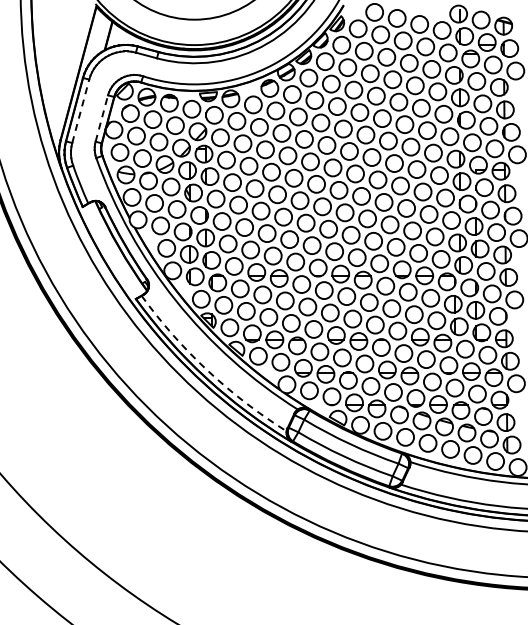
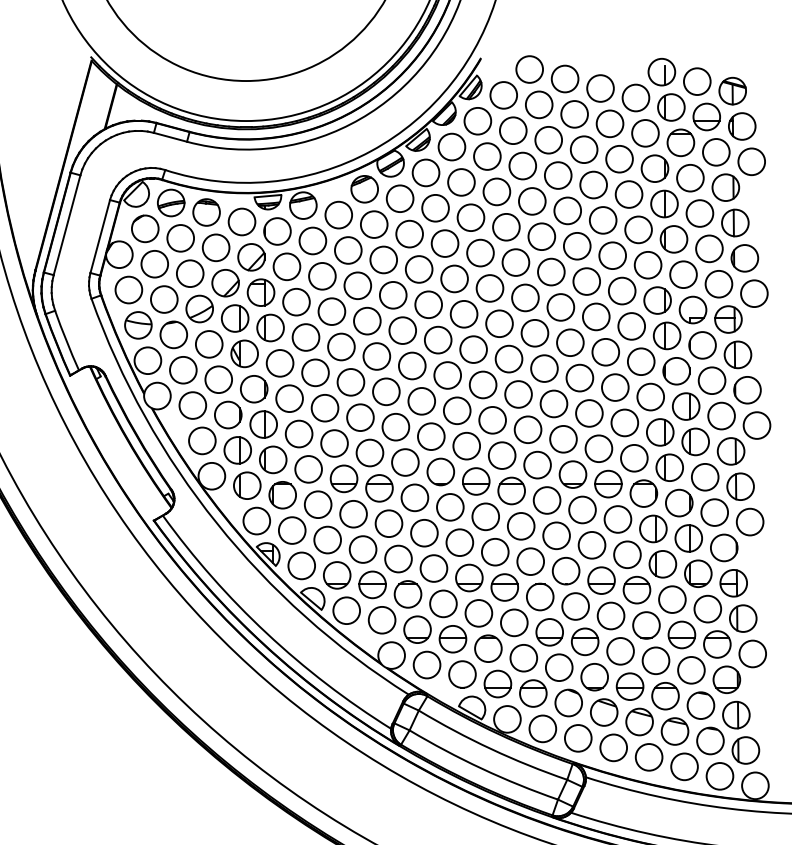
line: (80, 111) -> (66, 225), dashed -> solid
line: (101, 118) -> (99, 236), dashed -> solid
arc: (207, 370) -> (266, 633), dashed -> solid

